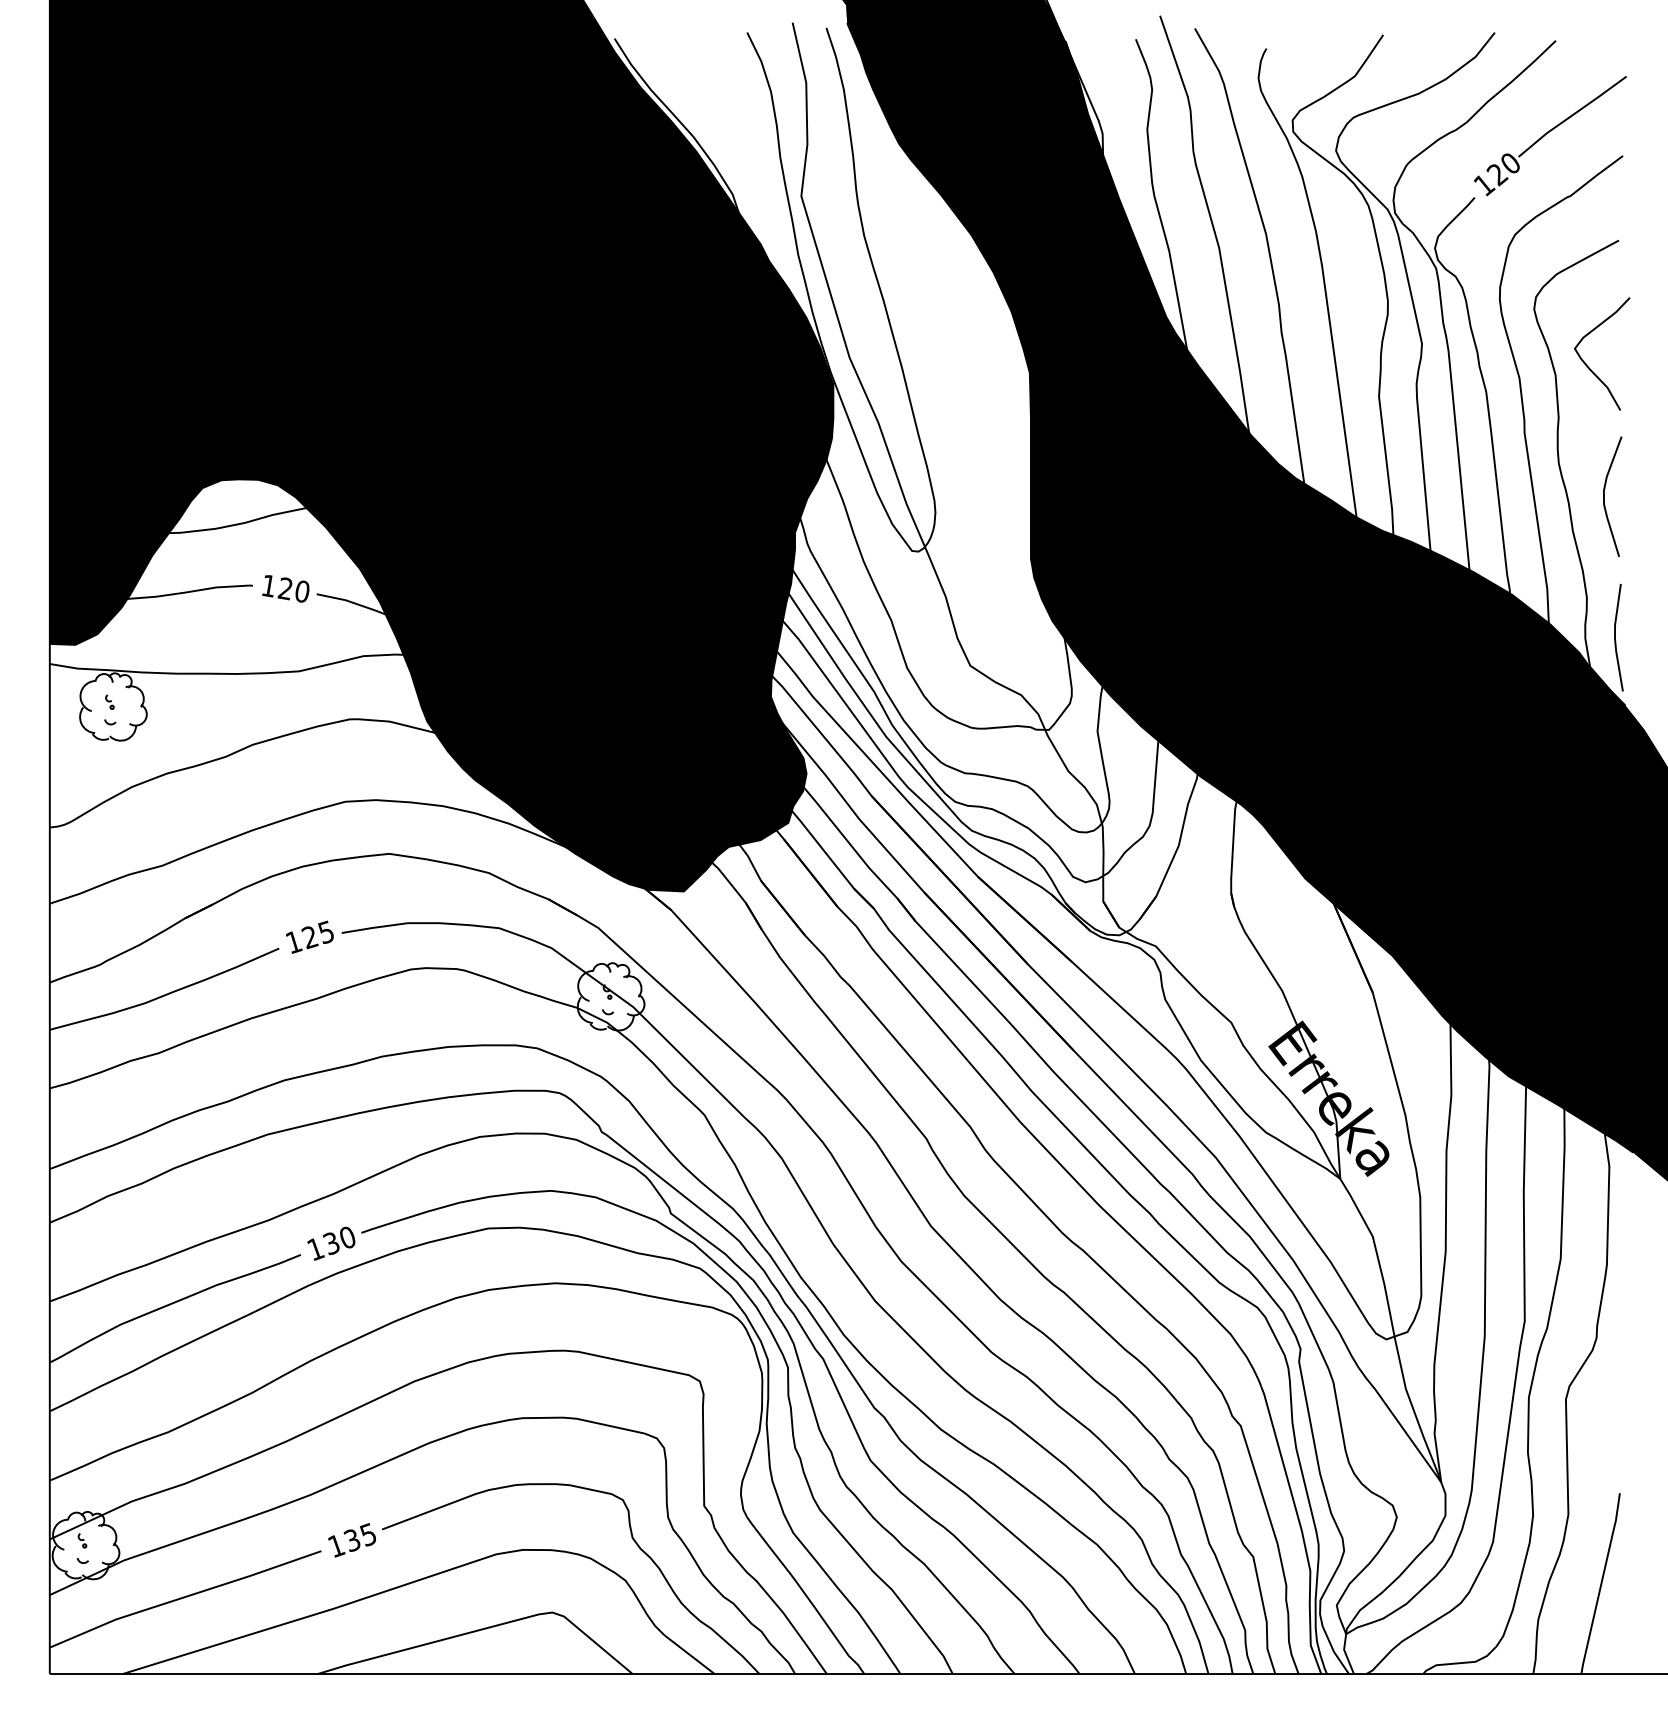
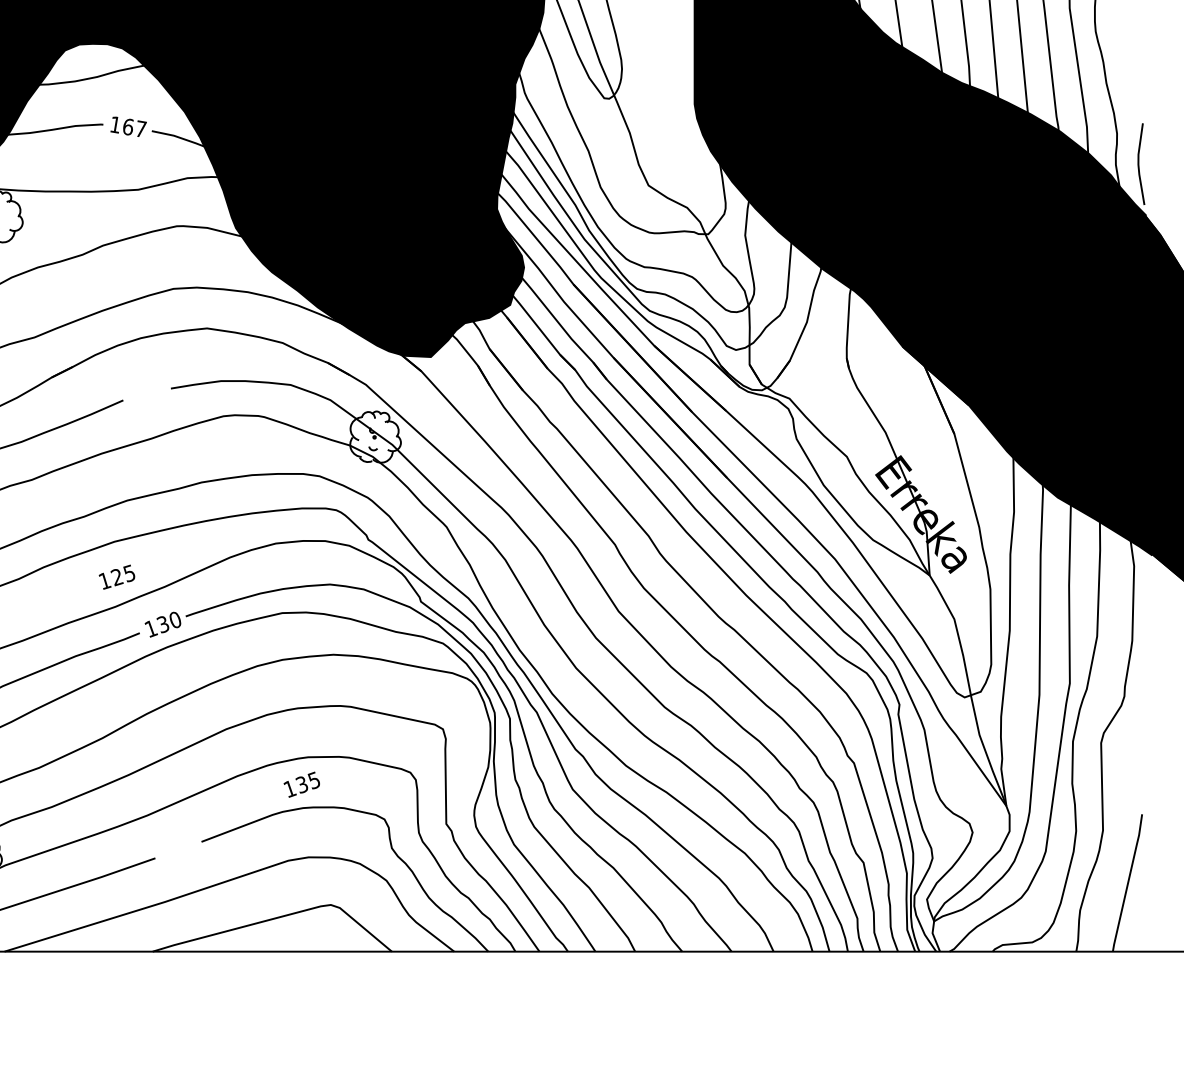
curve: (1604, 496) -> (1130, 56), removed
text: (293, 589) -> (134, 127), 120 -> 167
text: (309, 936) -> (116, 576), moved
text: (351, 1540) -> (301, 784), moved

